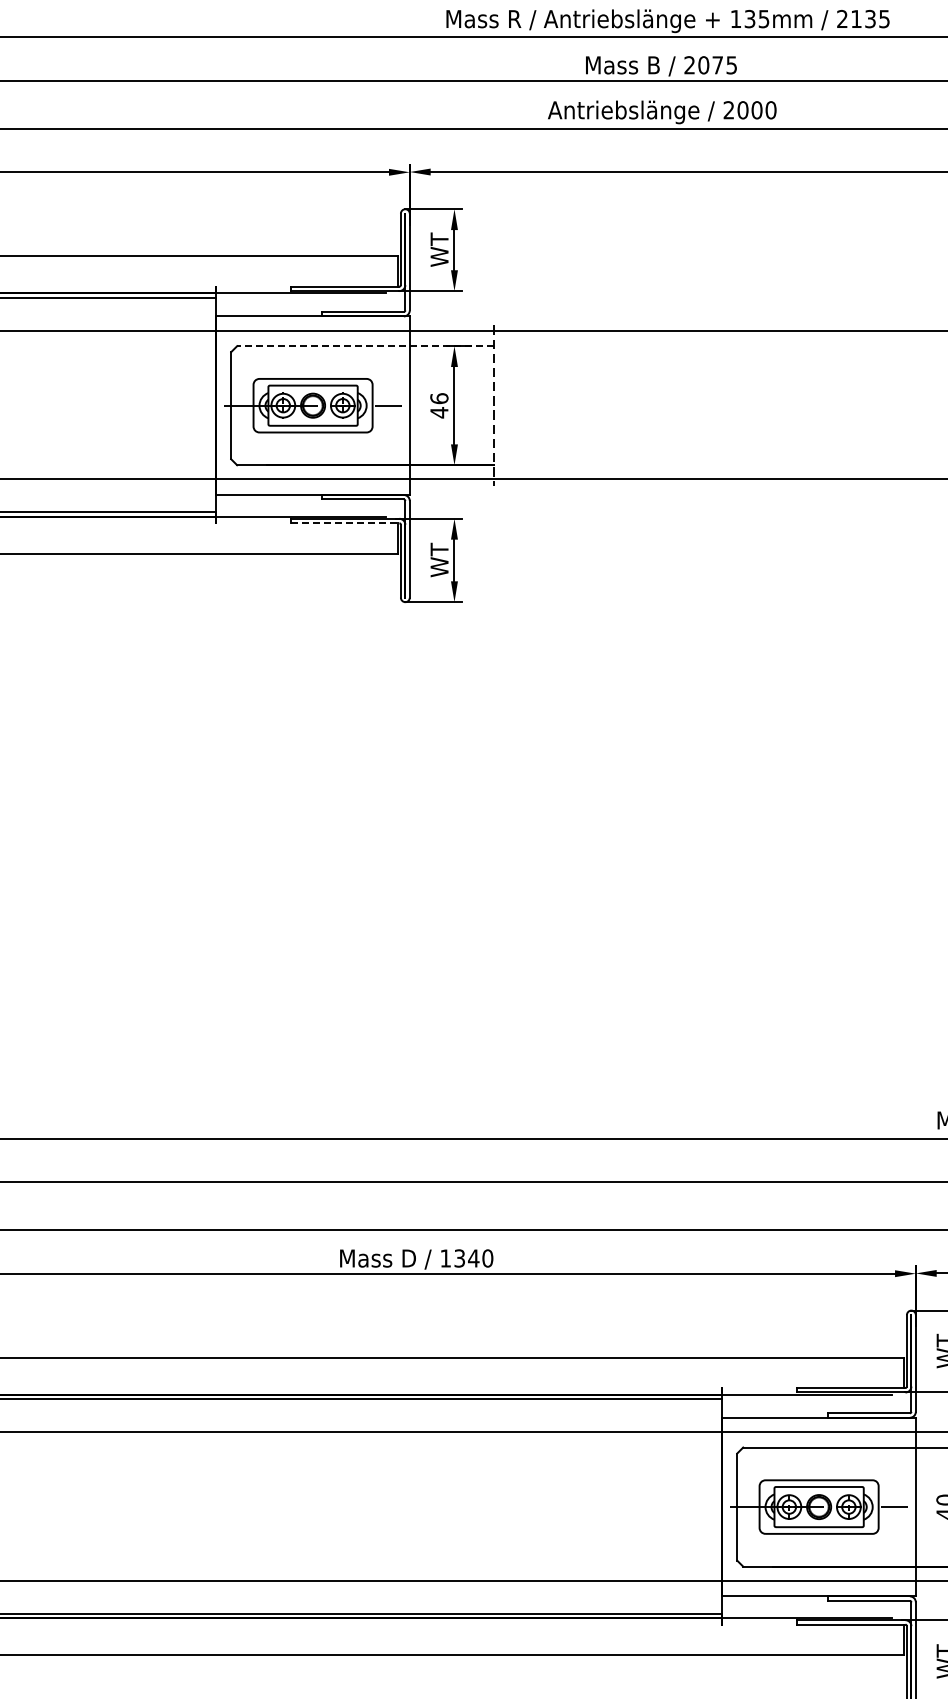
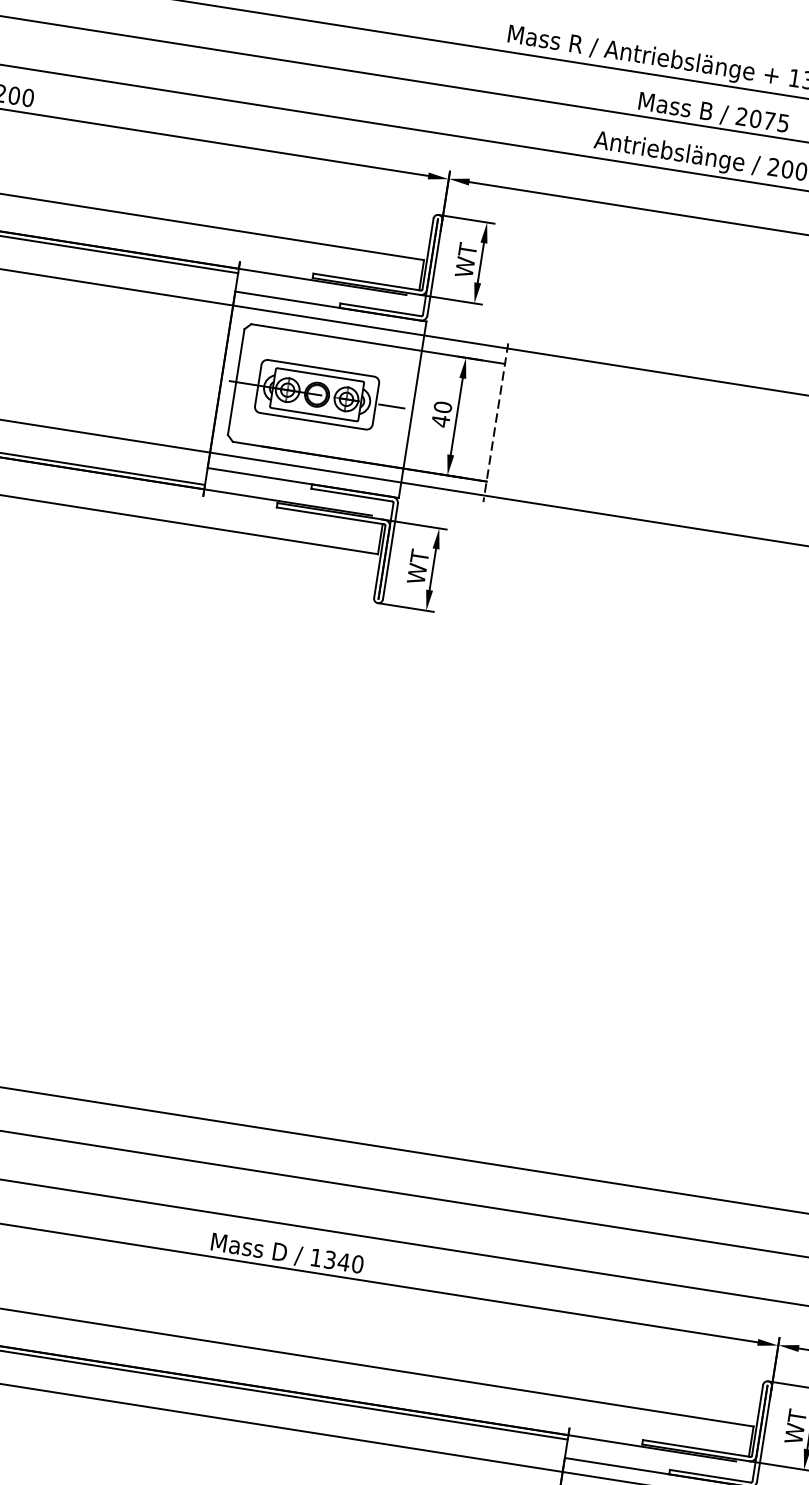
line: (365, 346) -> (378, 344), dashed -> solid
text: (439, 398) -> (443, 407), 46 -> 40
line: (345, 523) -> (330, 516), dashed -> solid

